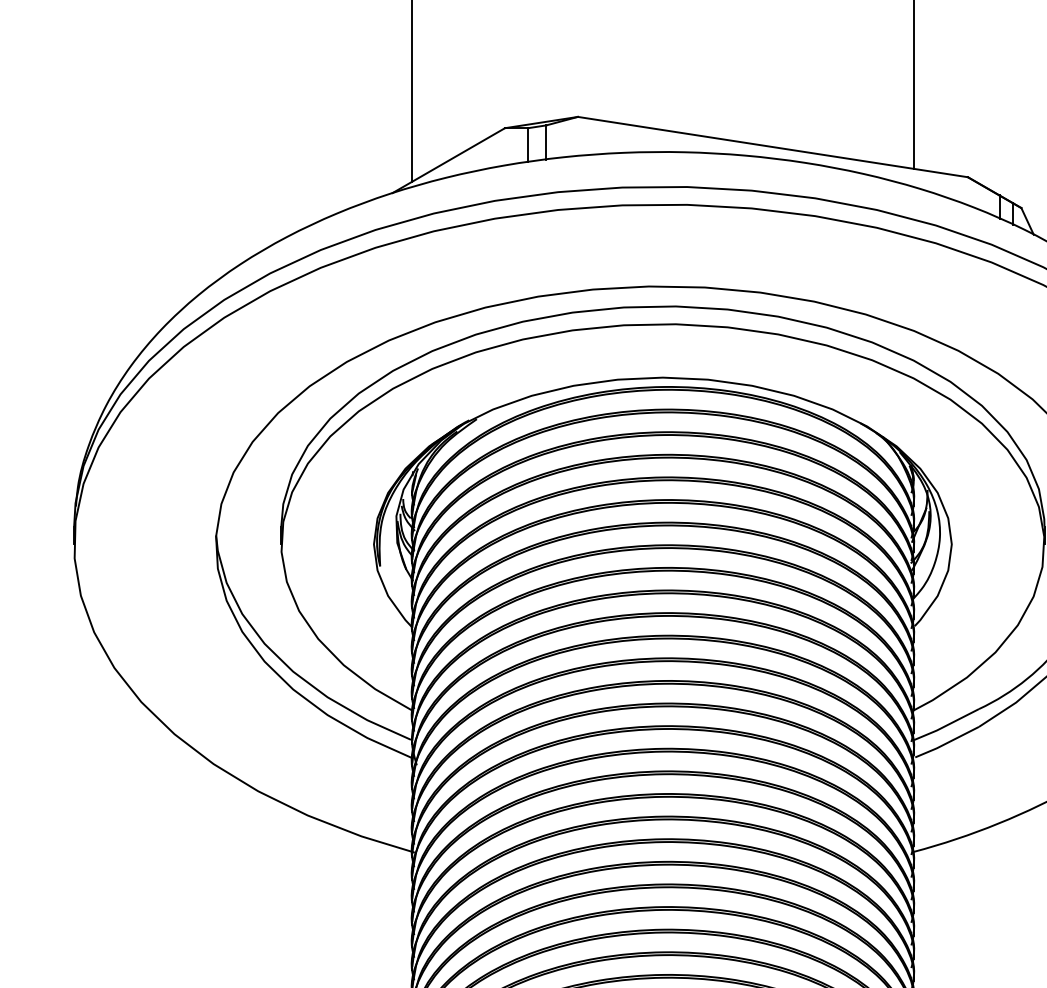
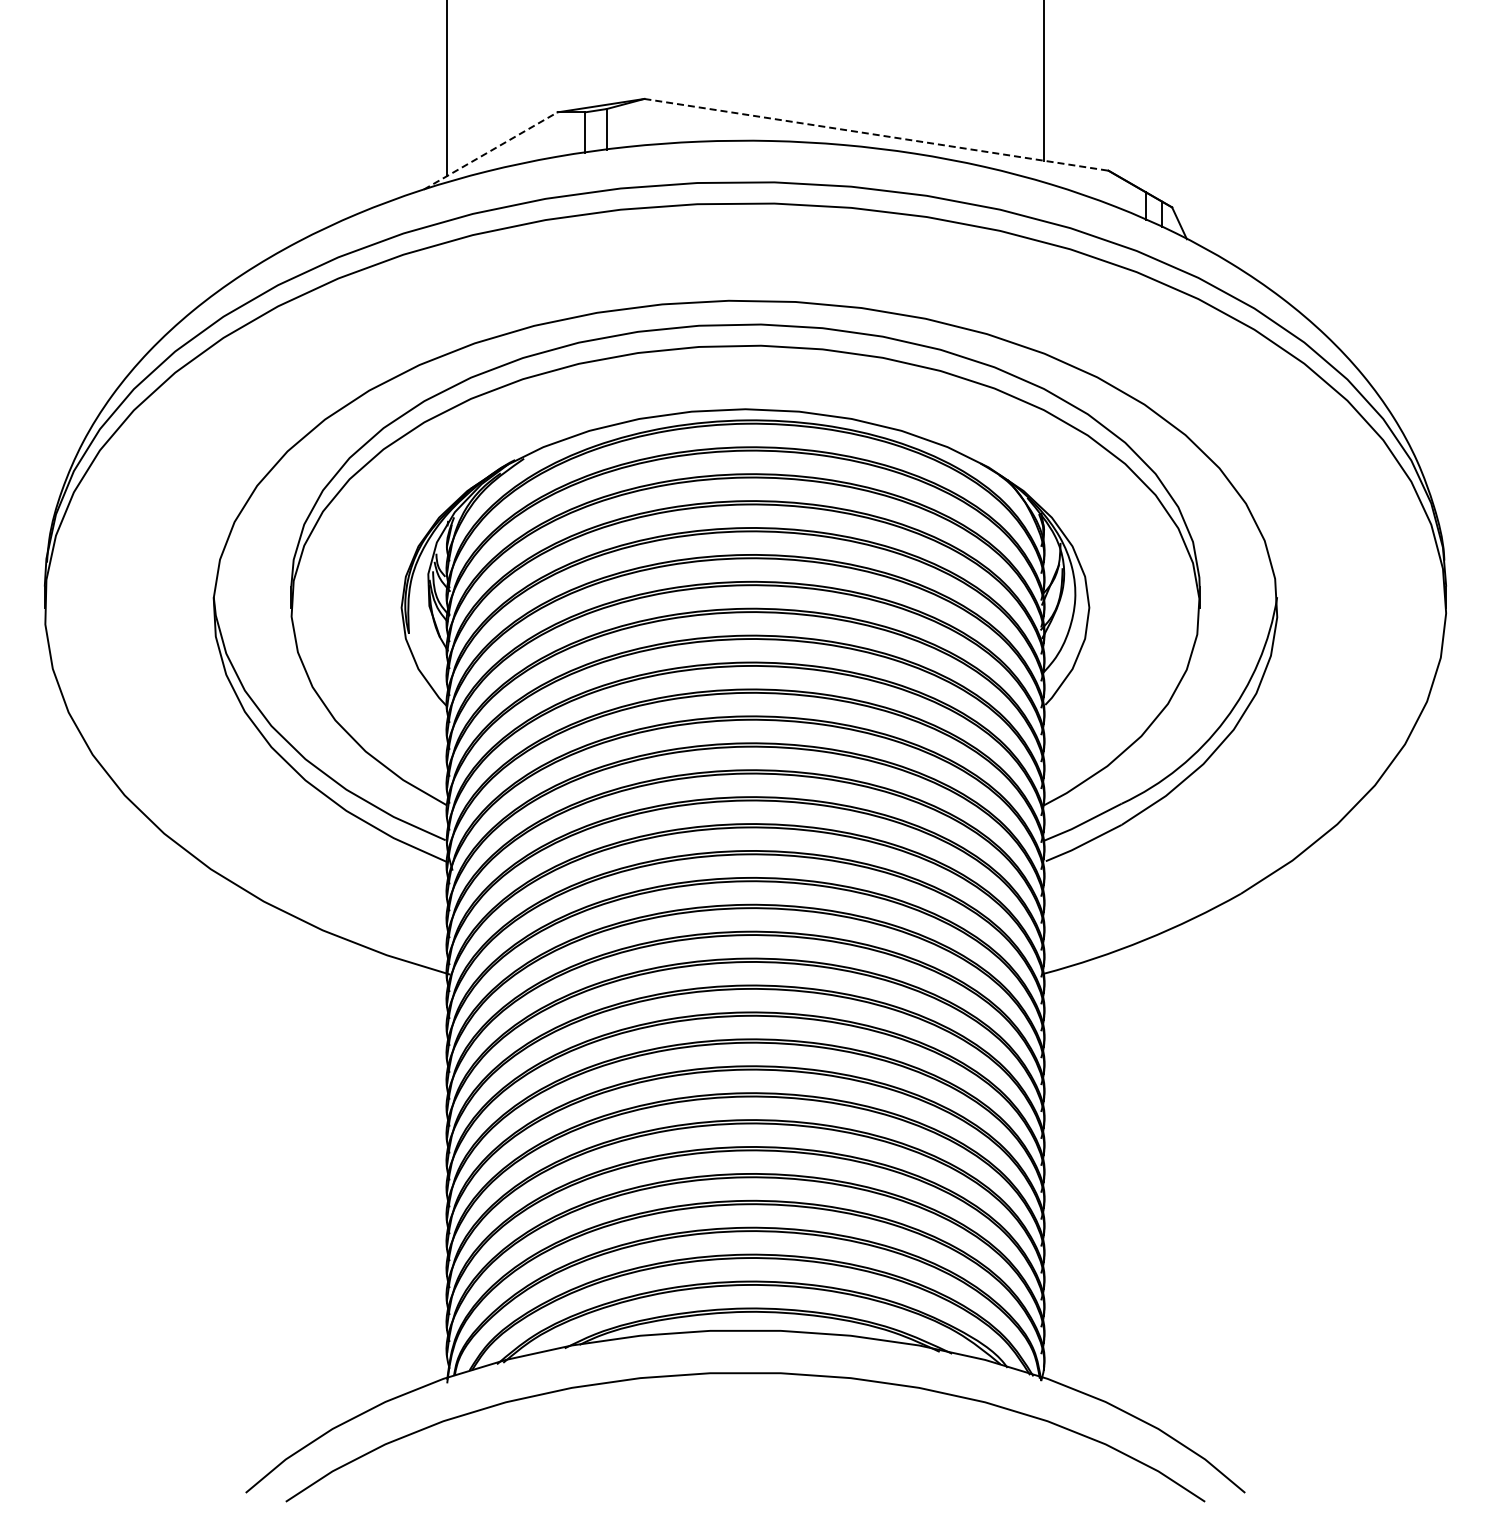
line: (772, 146) -> (876, 134), solid -> dashed
line: (449, 160) -> (491, 150), solid -> dashed

